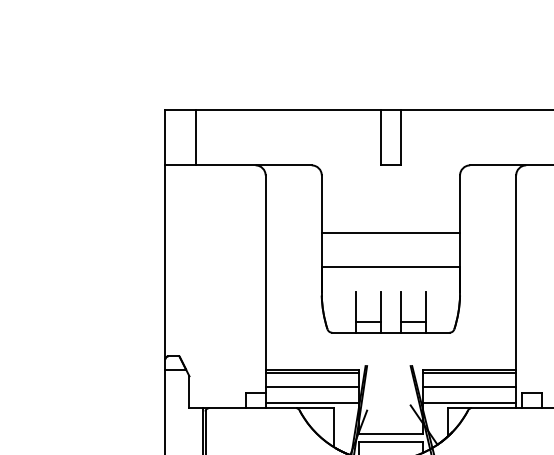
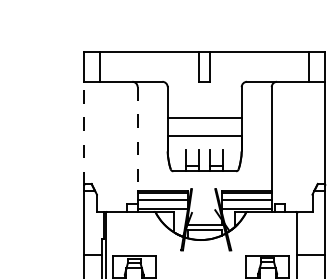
line: (166, 262) -> (84, 133), solid -> dashed
line: (265, 273) -> (137, 139), solid -> dashed

